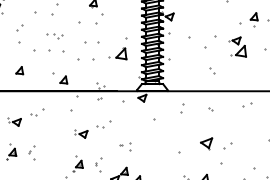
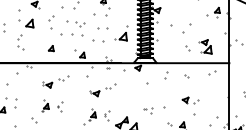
part: (53, 35) -> (75, 23), size x1.67
part: (237, 46) -> (205, 46), moved
part: (216, 143) -> (190, 100), size x0.71
part: (125, 146) -> (148, 110), moved

